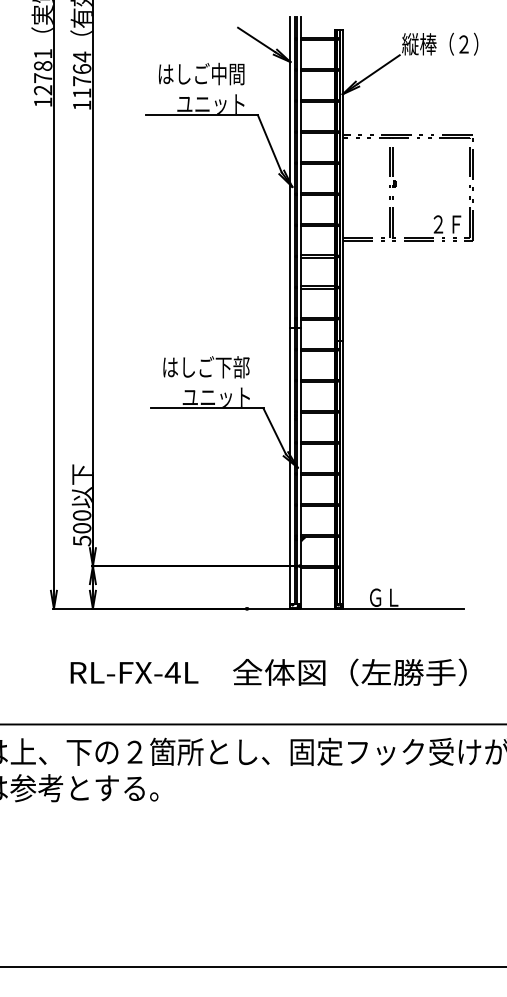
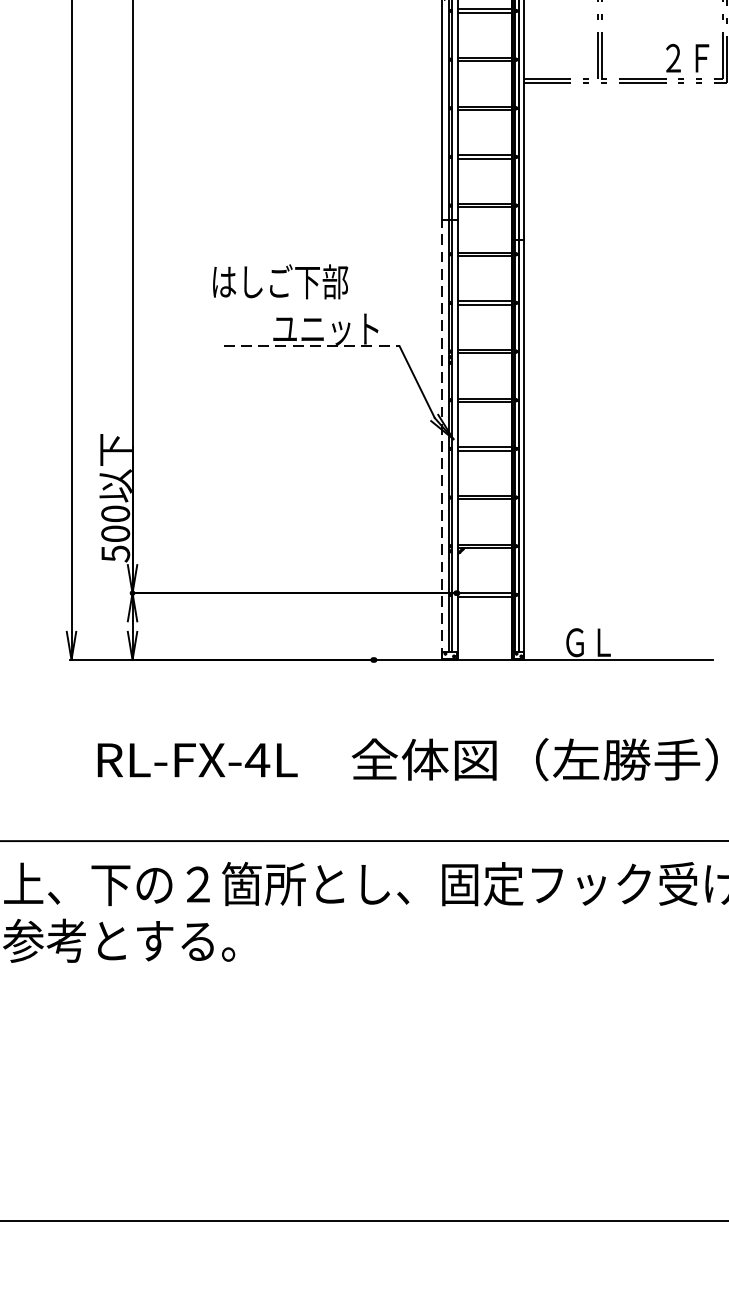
text: (206, 367) -> (280, 282), moved
line: (207, 408) -> (311, 346), solid -> dashed
line: (290, 467) -> (441, 438), solid -> dashed

